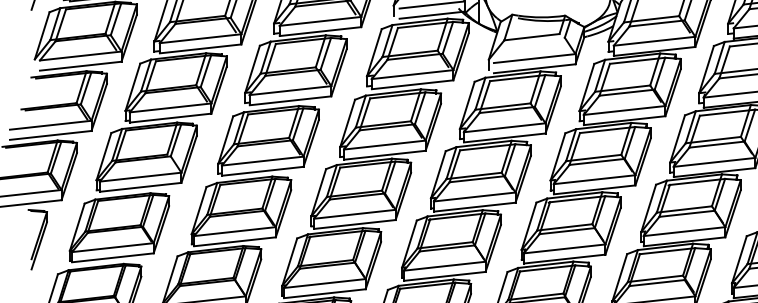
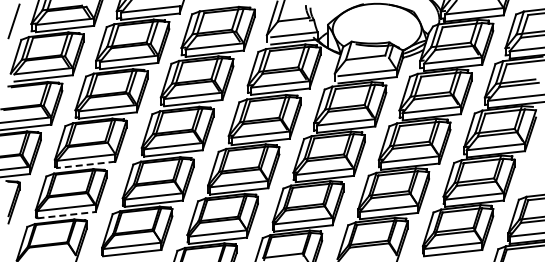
line: (139, 186) -> (85, 164), solid -> dashed
line: (114, 258) -> (67, 215), solid -> dashed

